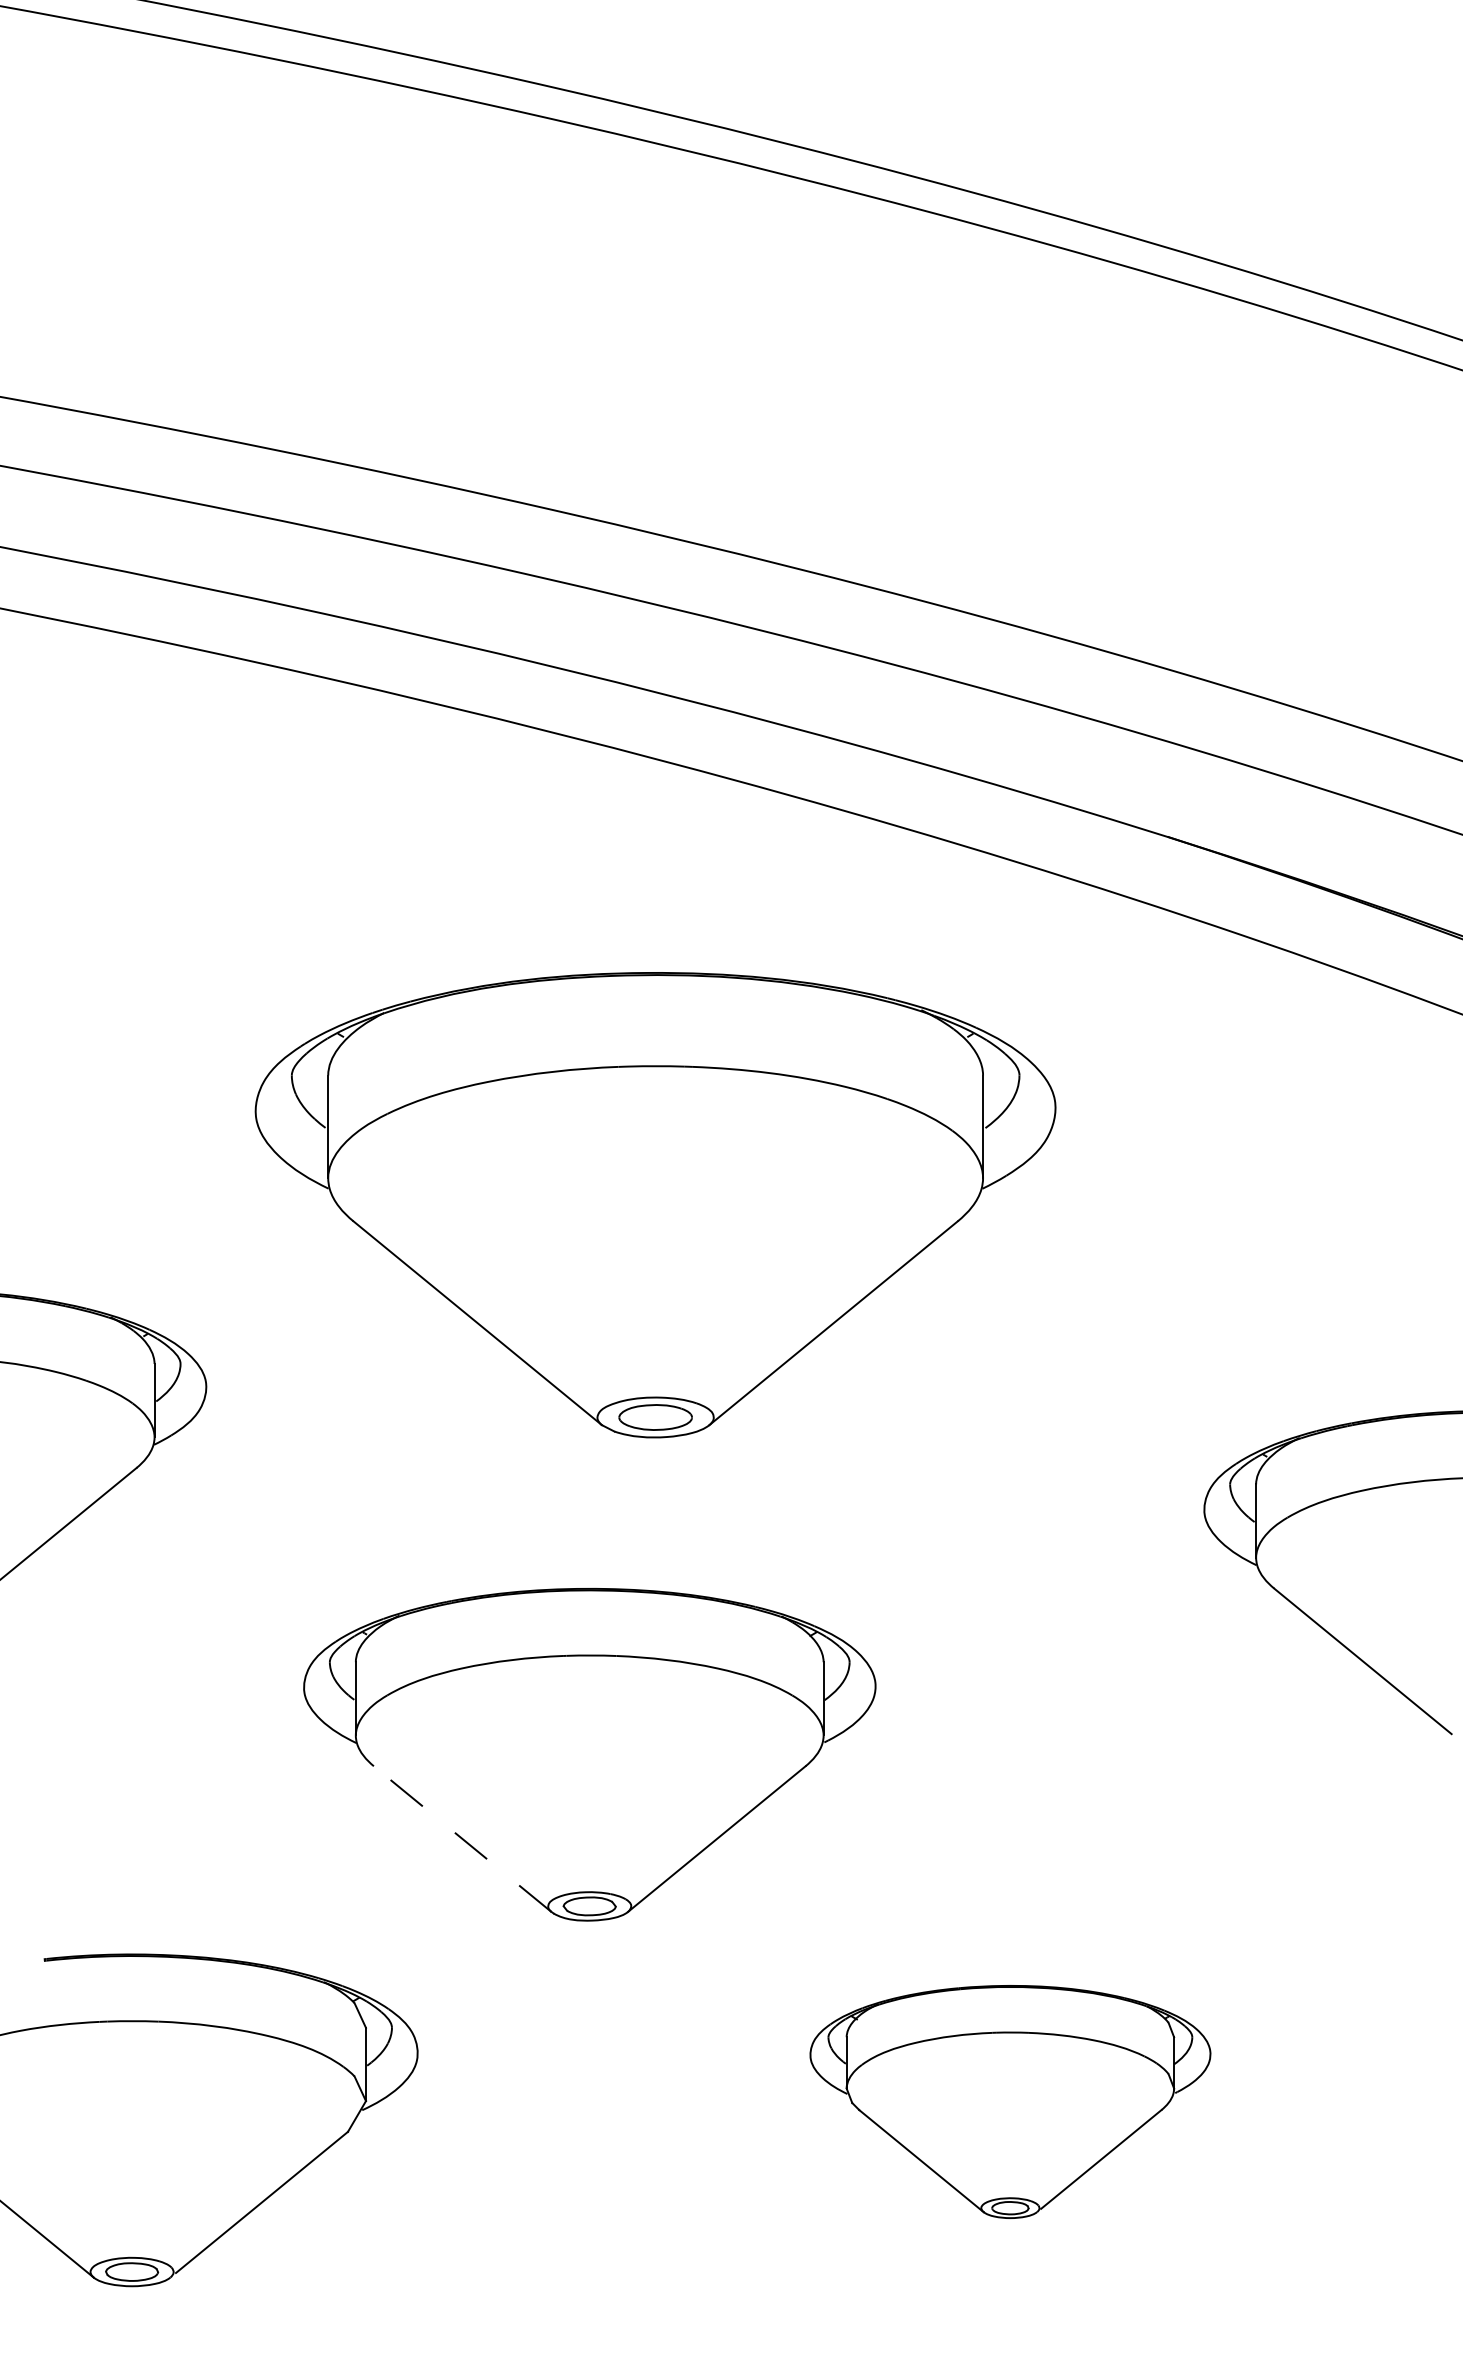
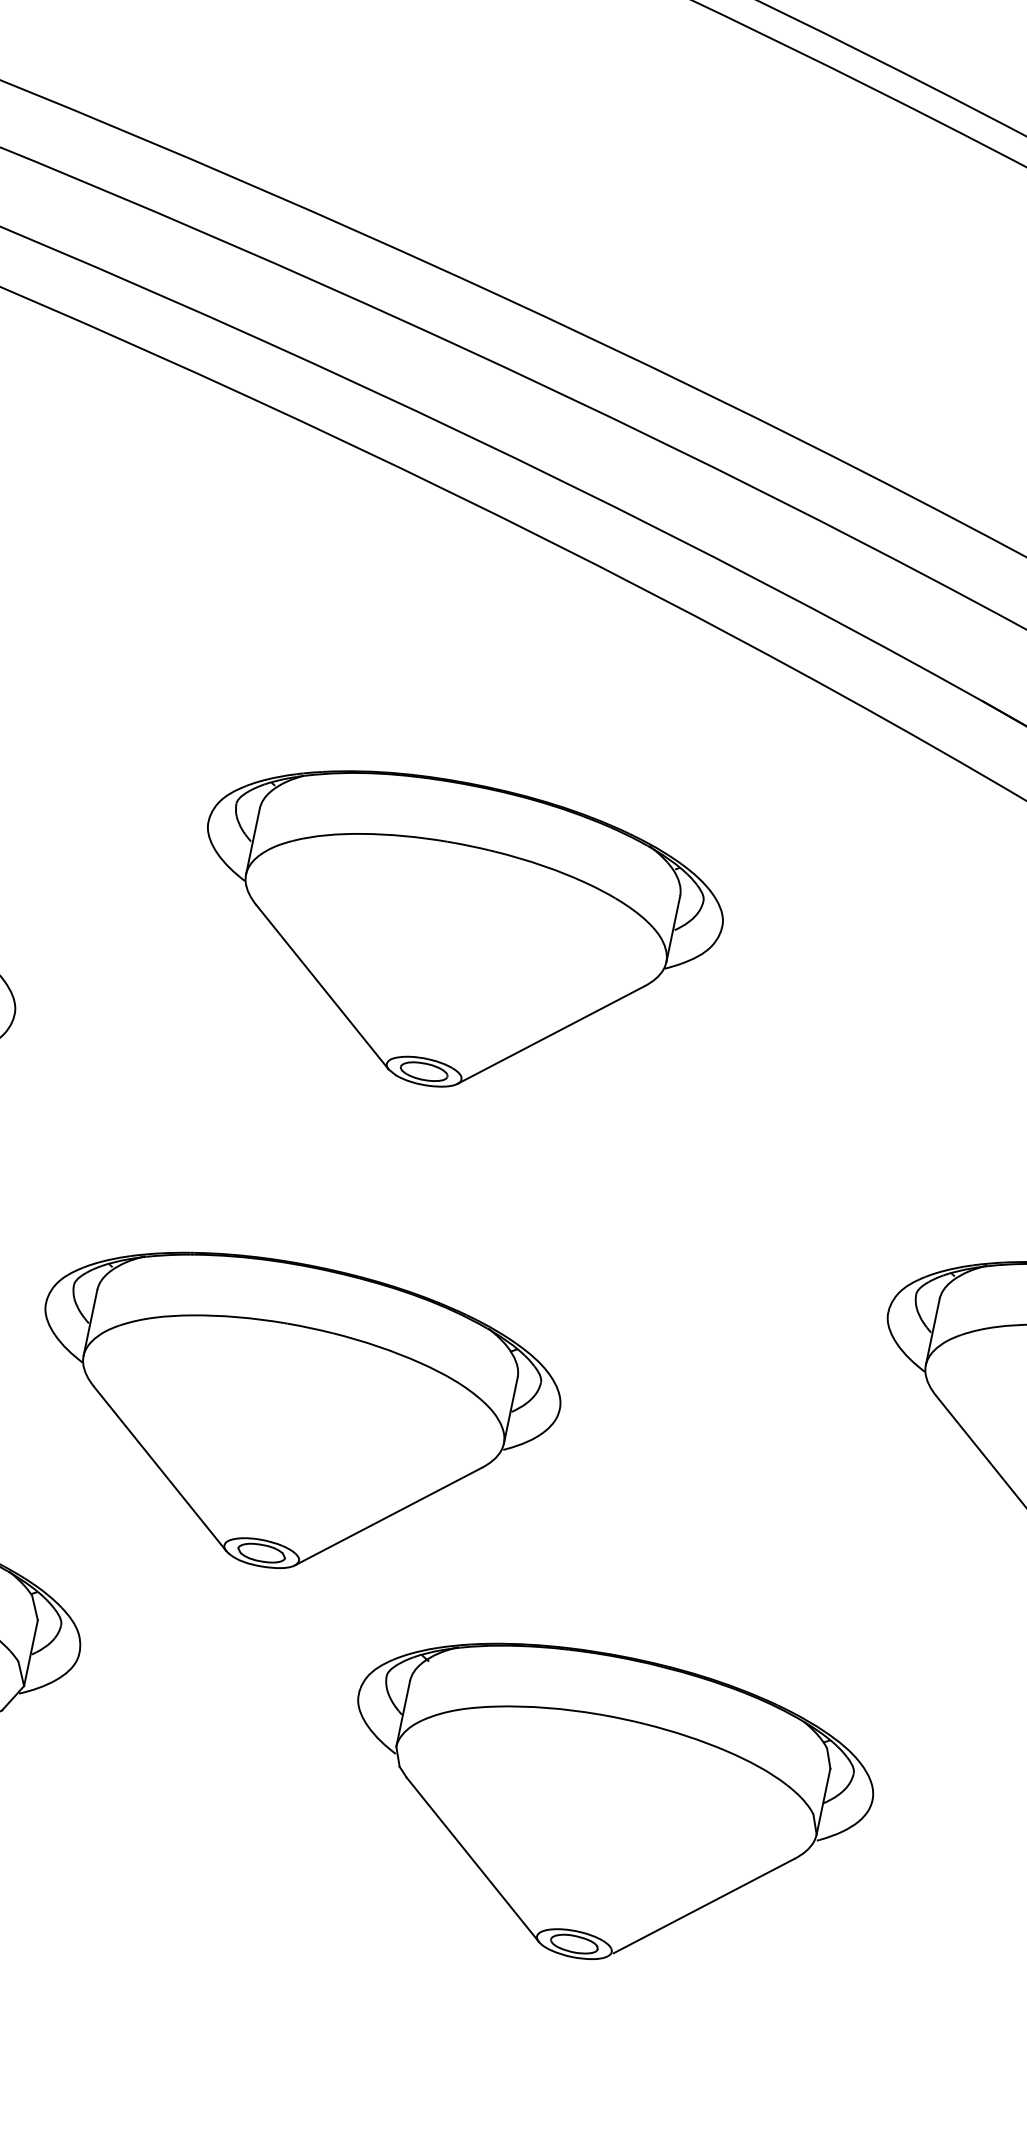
part: (655, 1204) -> (452, 934), size x0.71
line: (462, 1839) -> (159, 1469), dashed -> solid
part: (1010, 2101) -> (603, 1807), size x1.43

